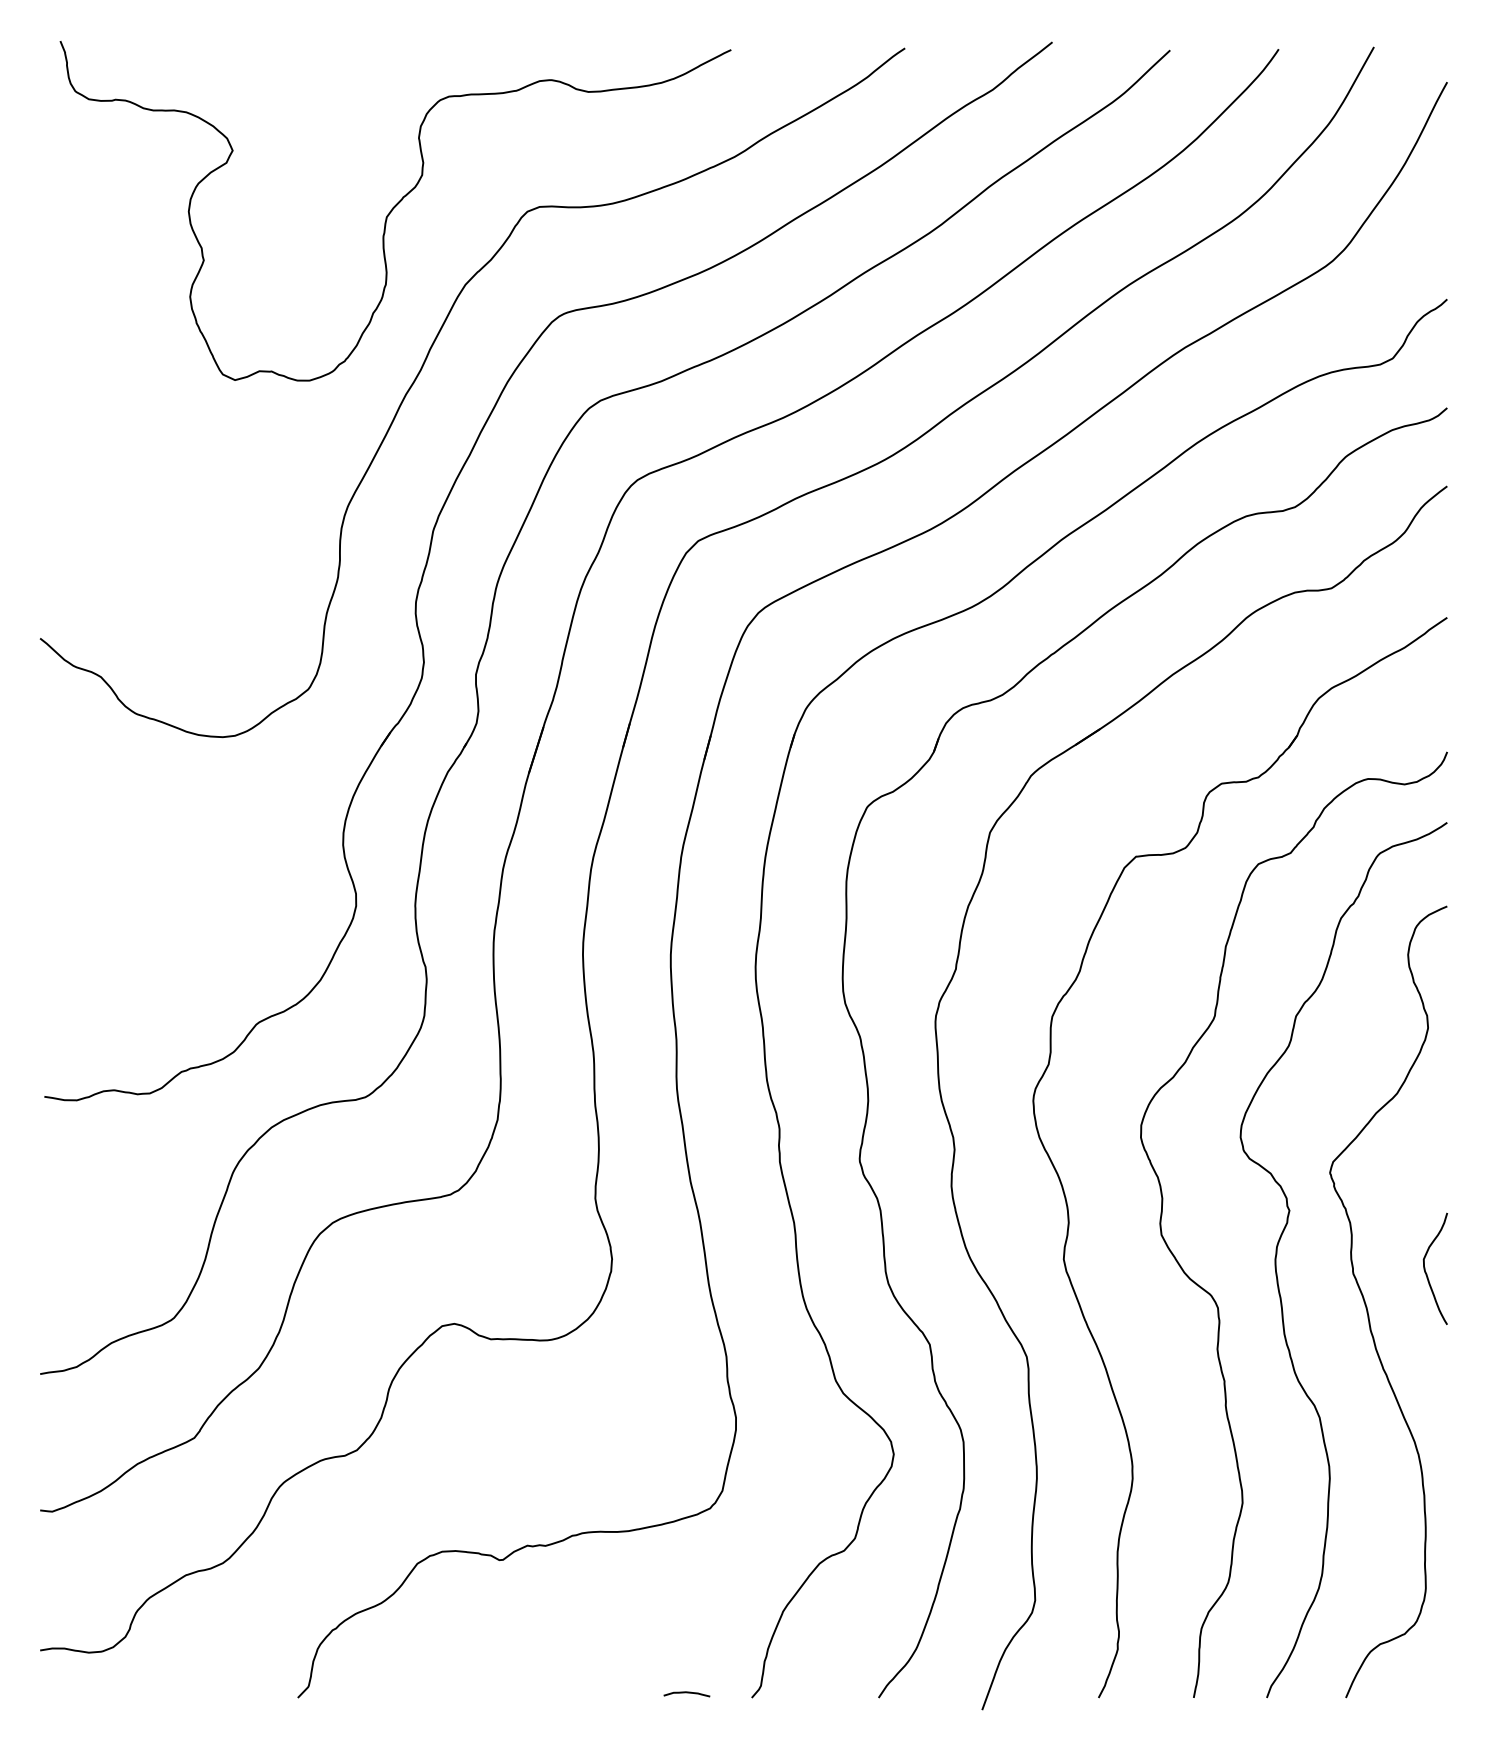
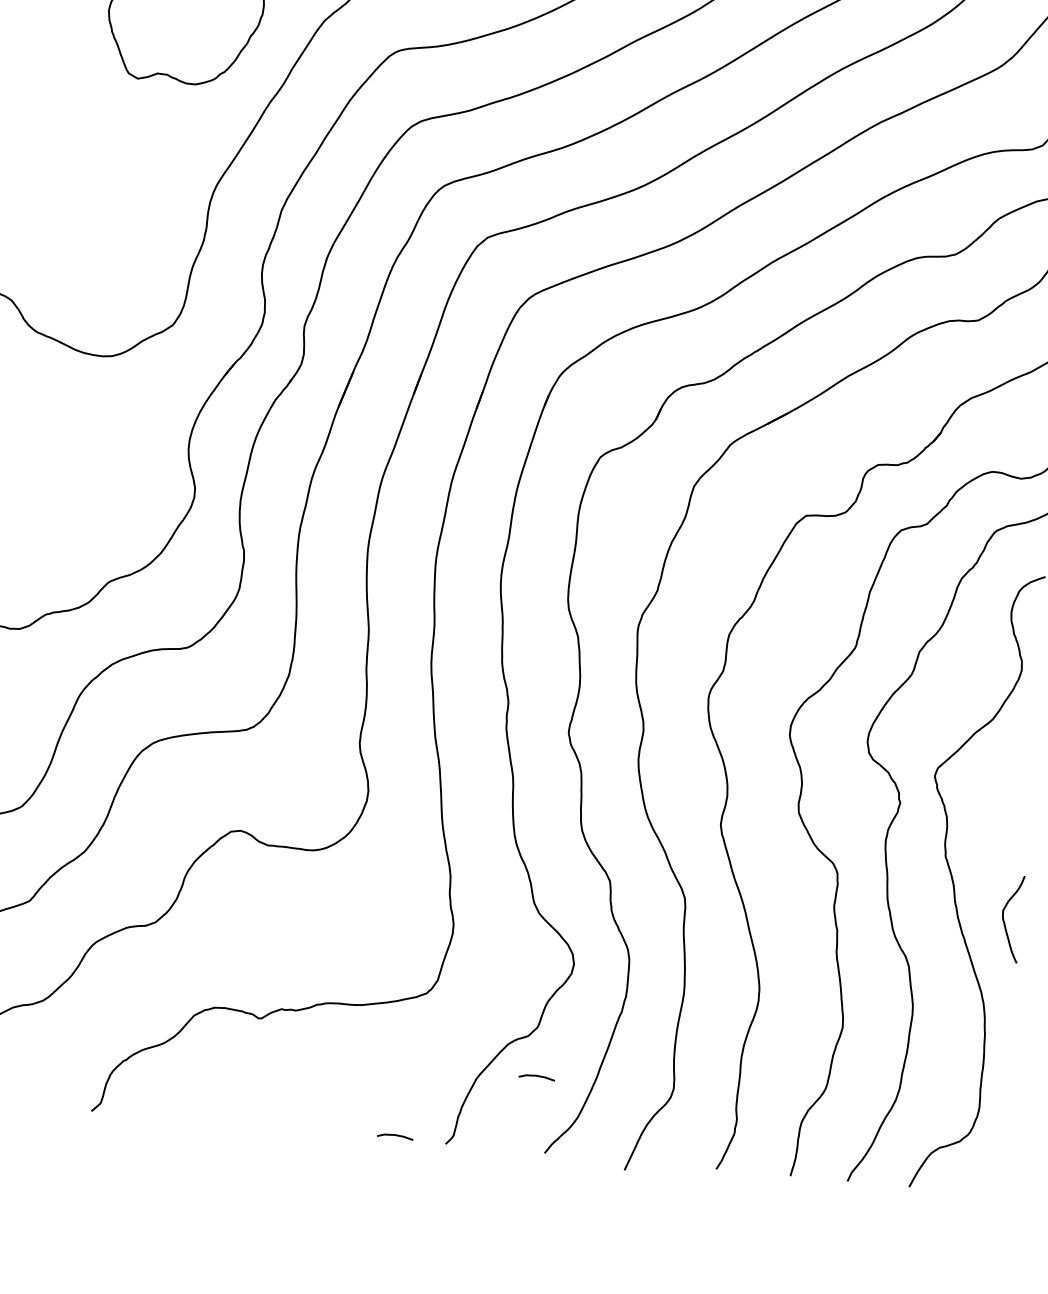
curve: (1426, 1271) -> (1004, 920), moved
curve: (859, 1601) -> (536, 1076), added

